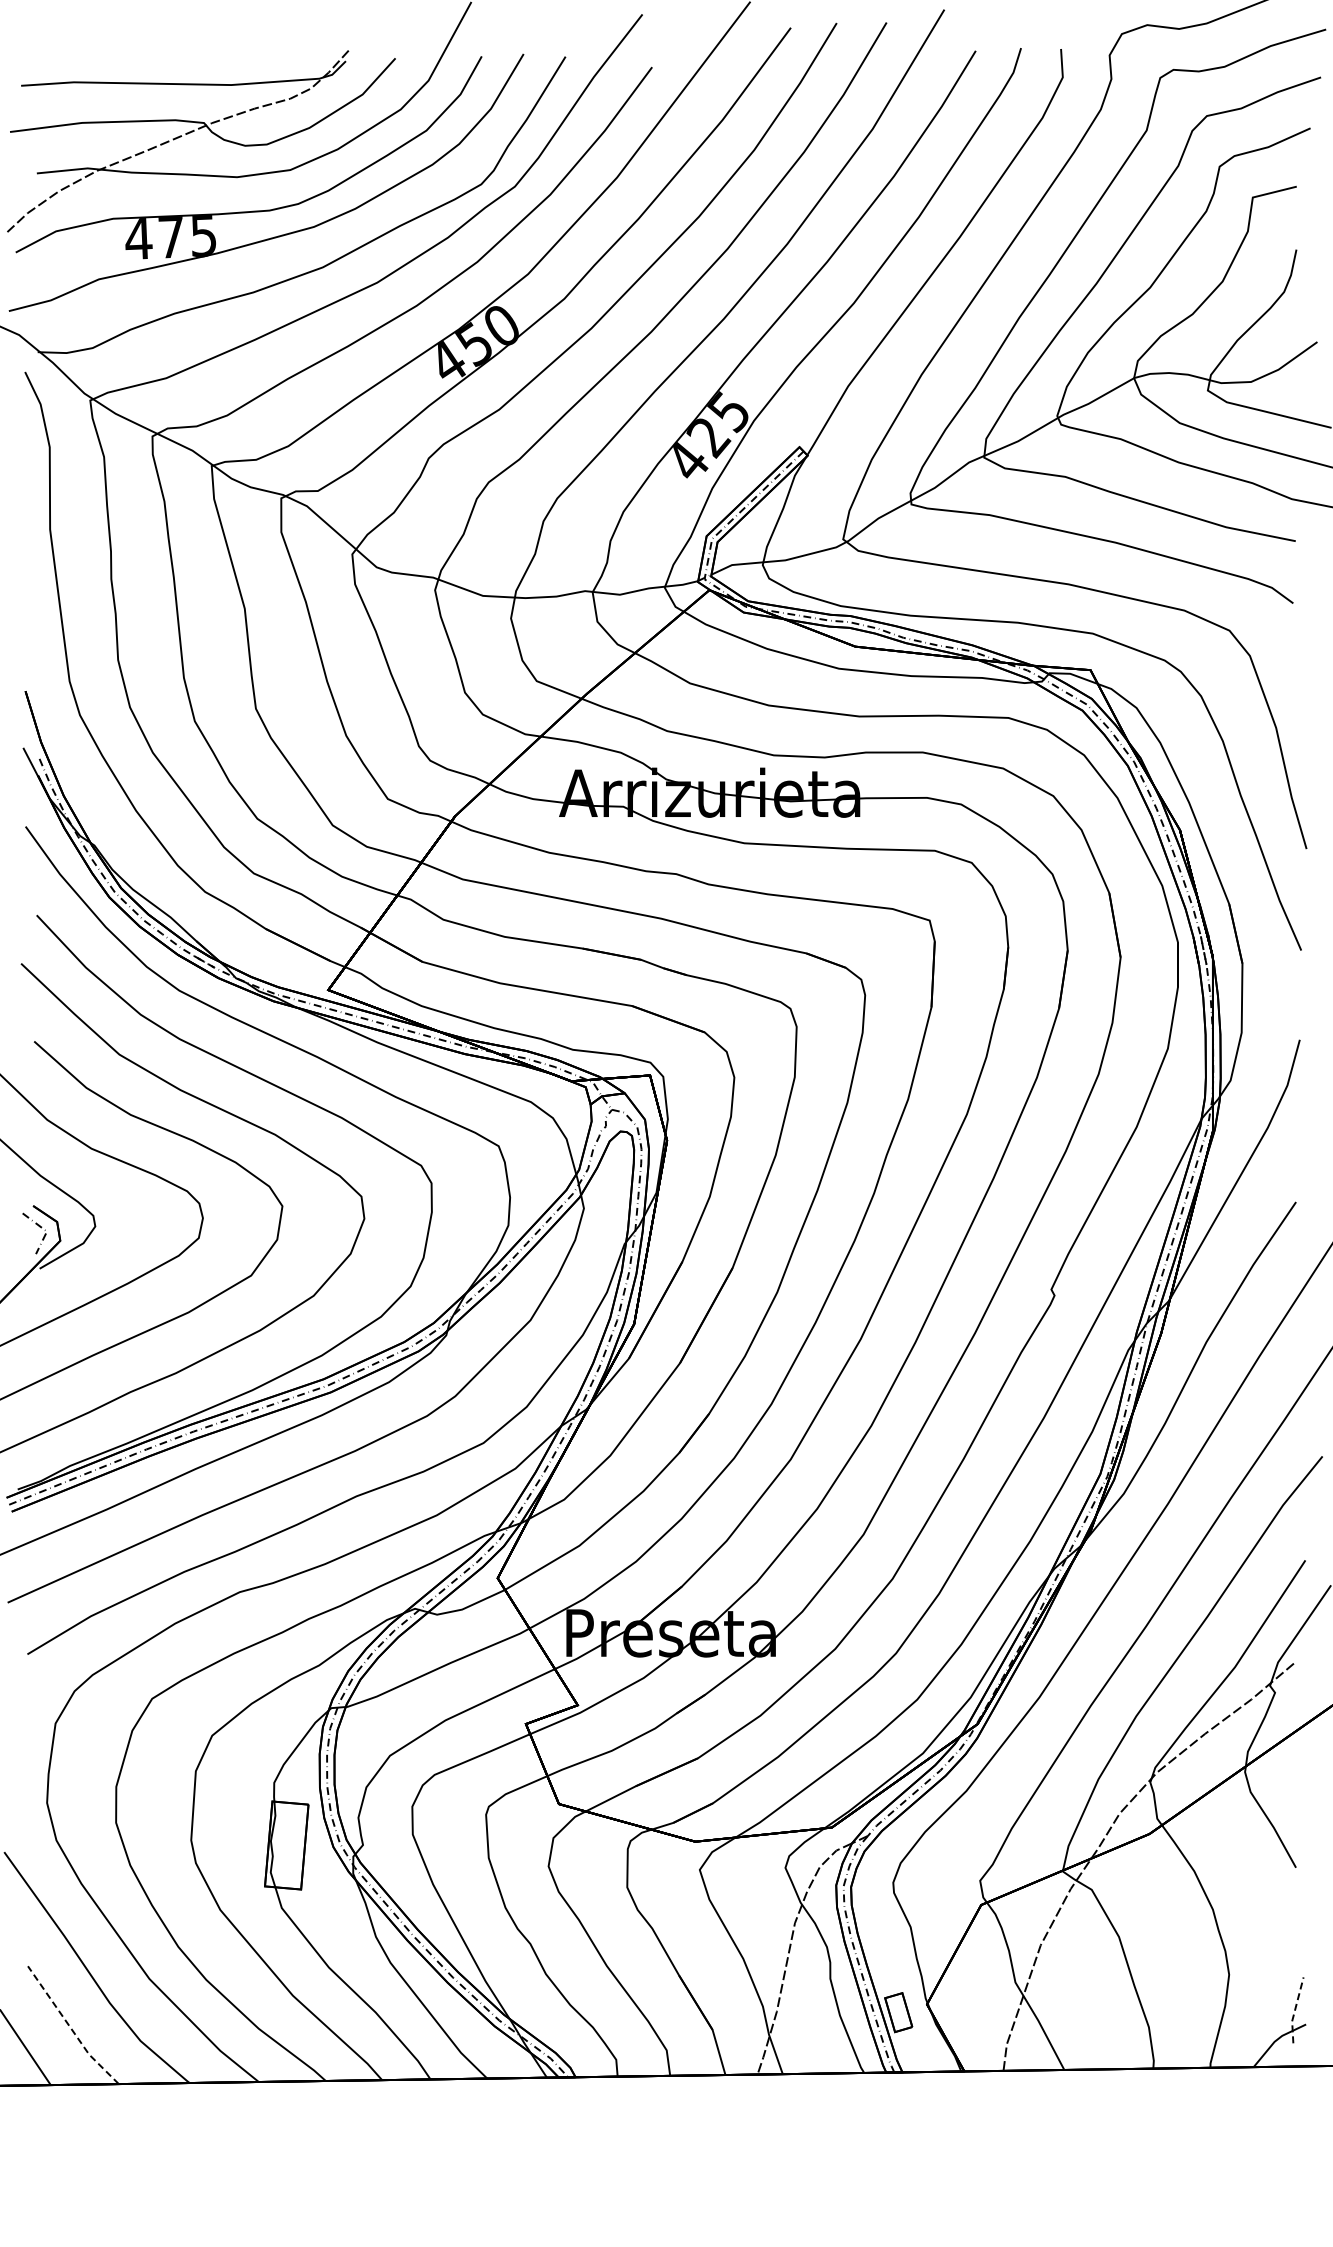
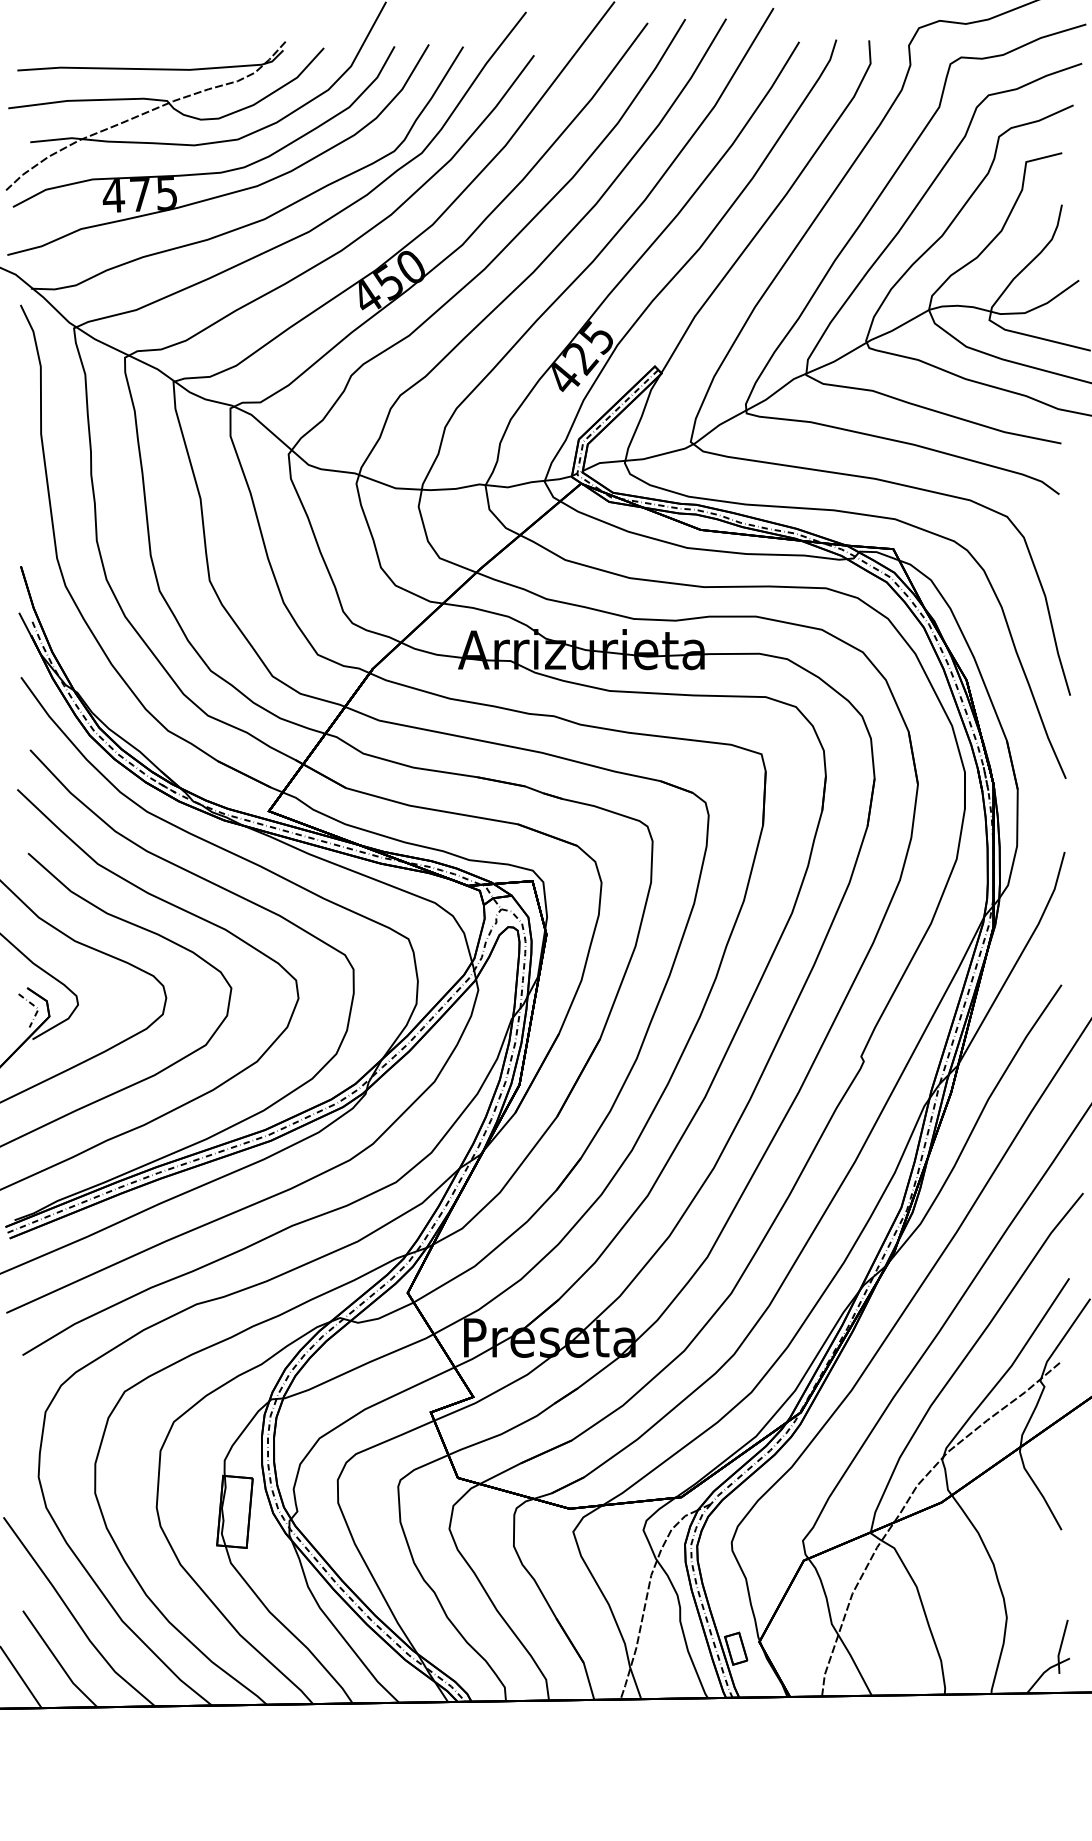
line: (1294, 2010) -> (1060, 1647), dashed -> solid
line: (70, 2027) -> (57, 1660), dashed -> solid

